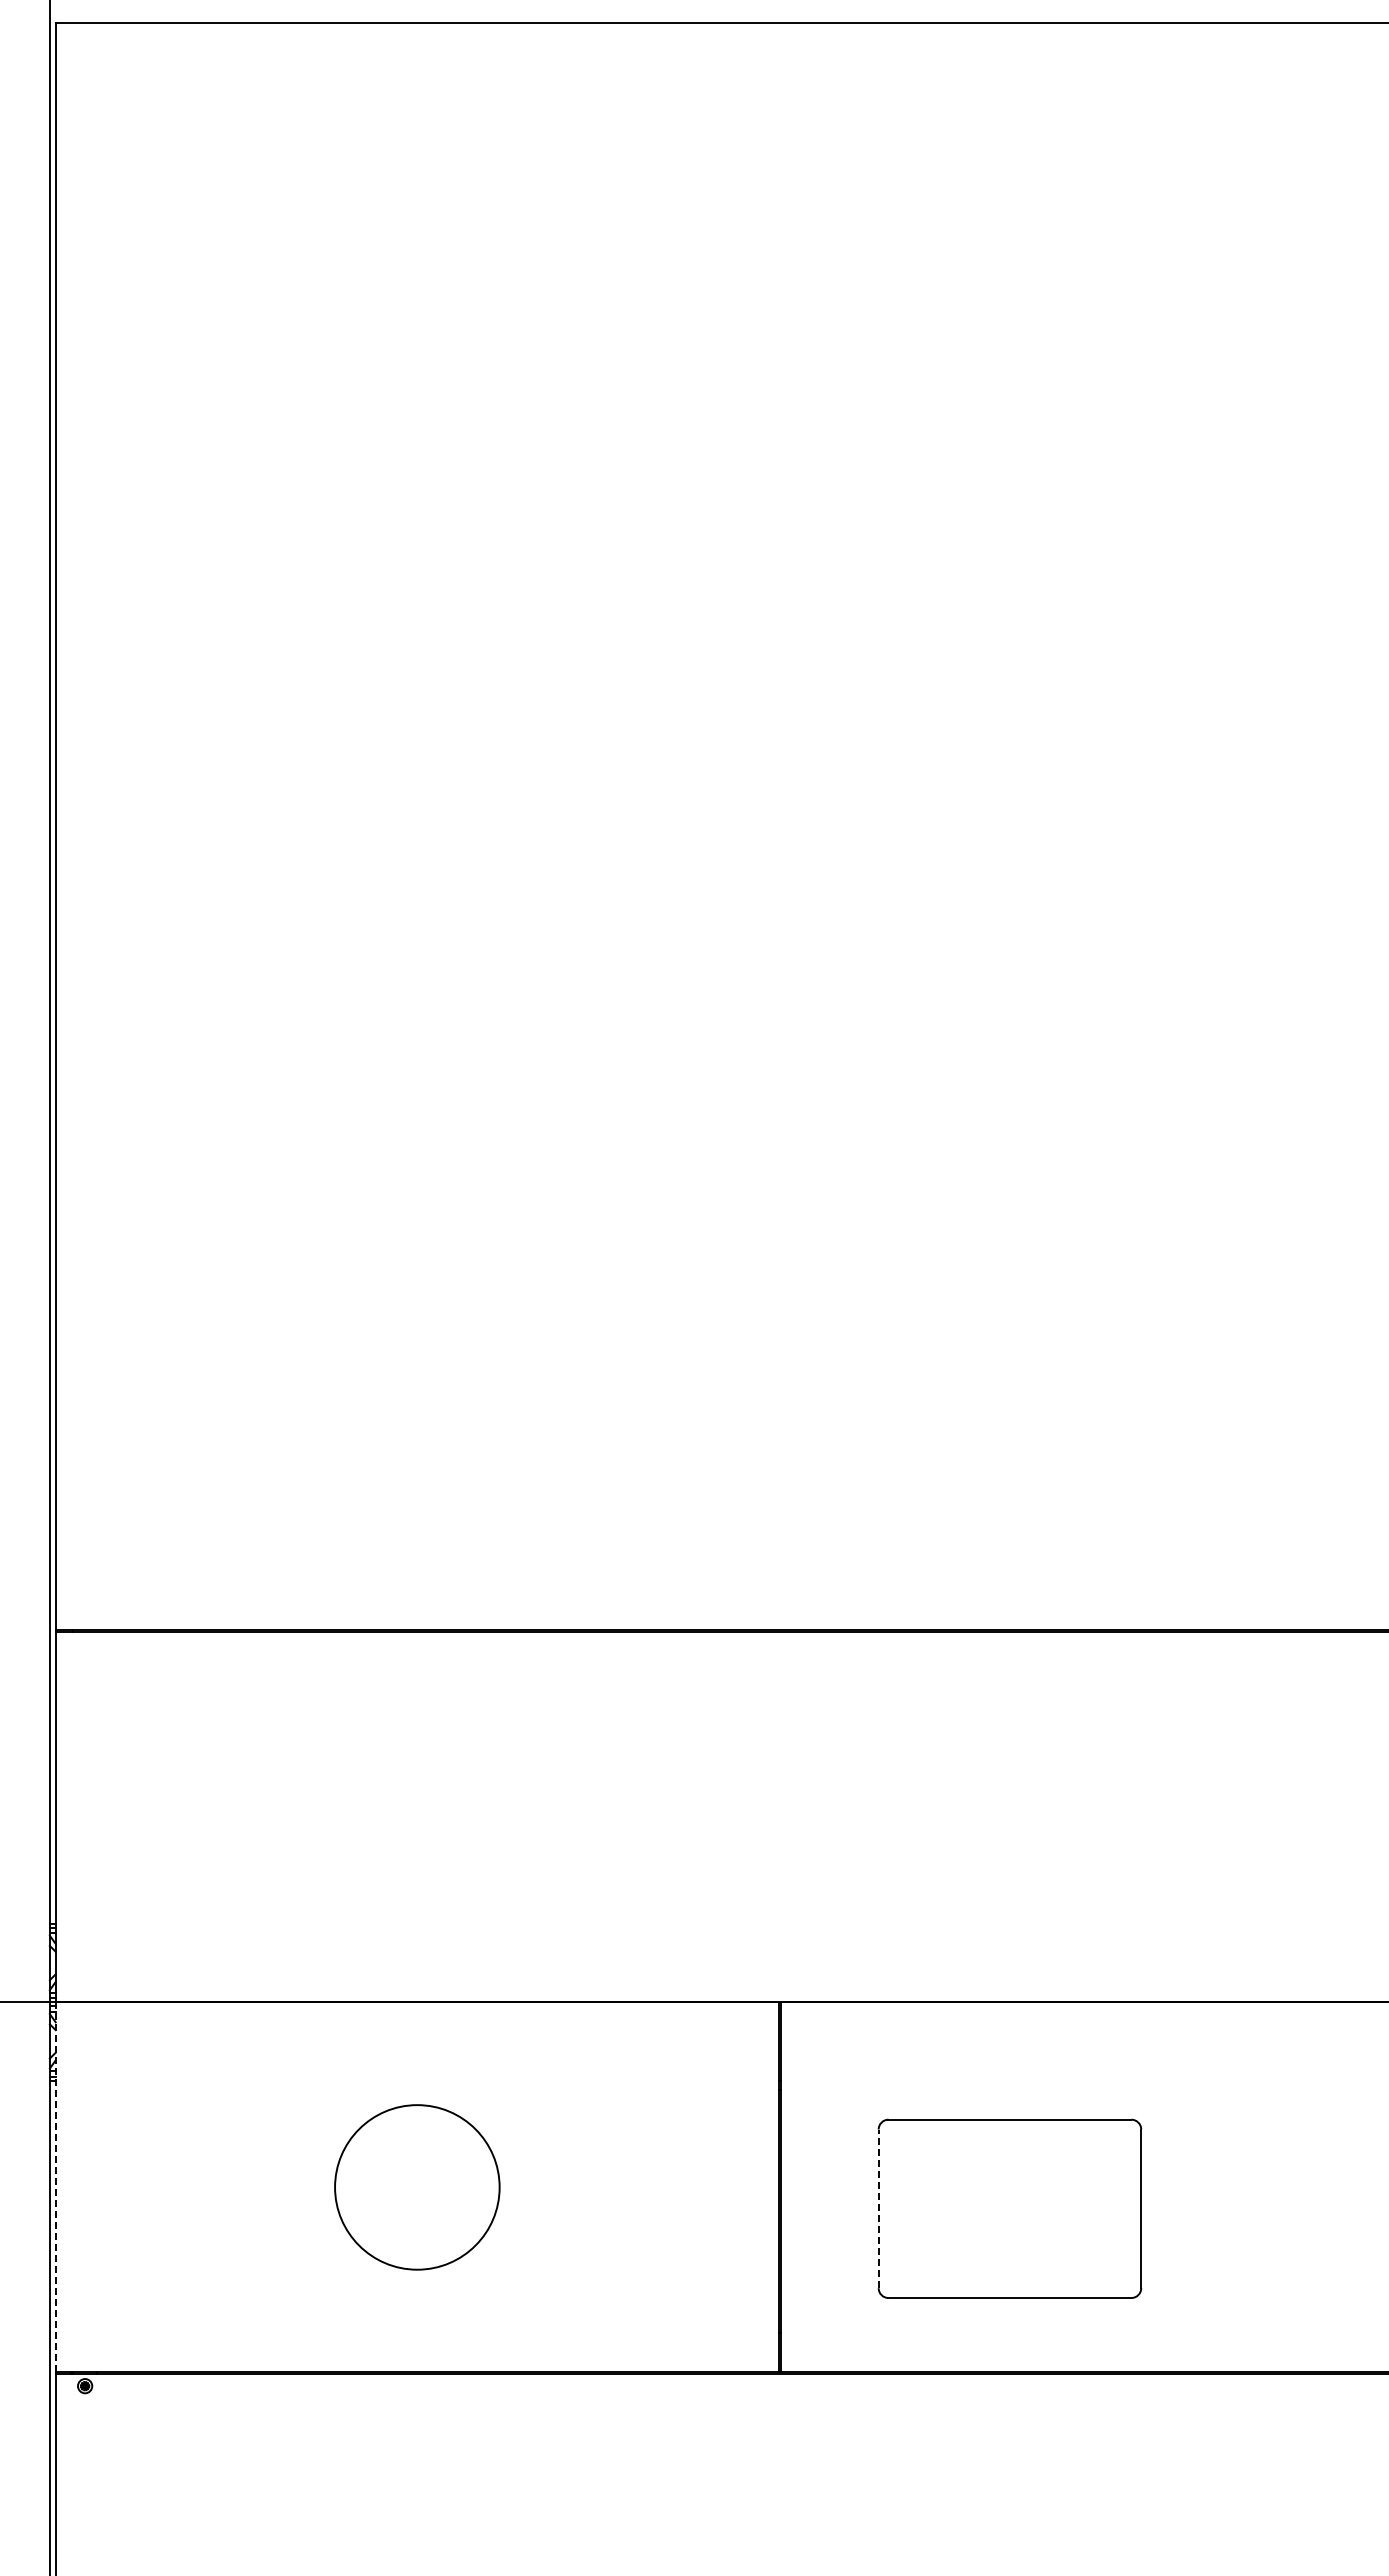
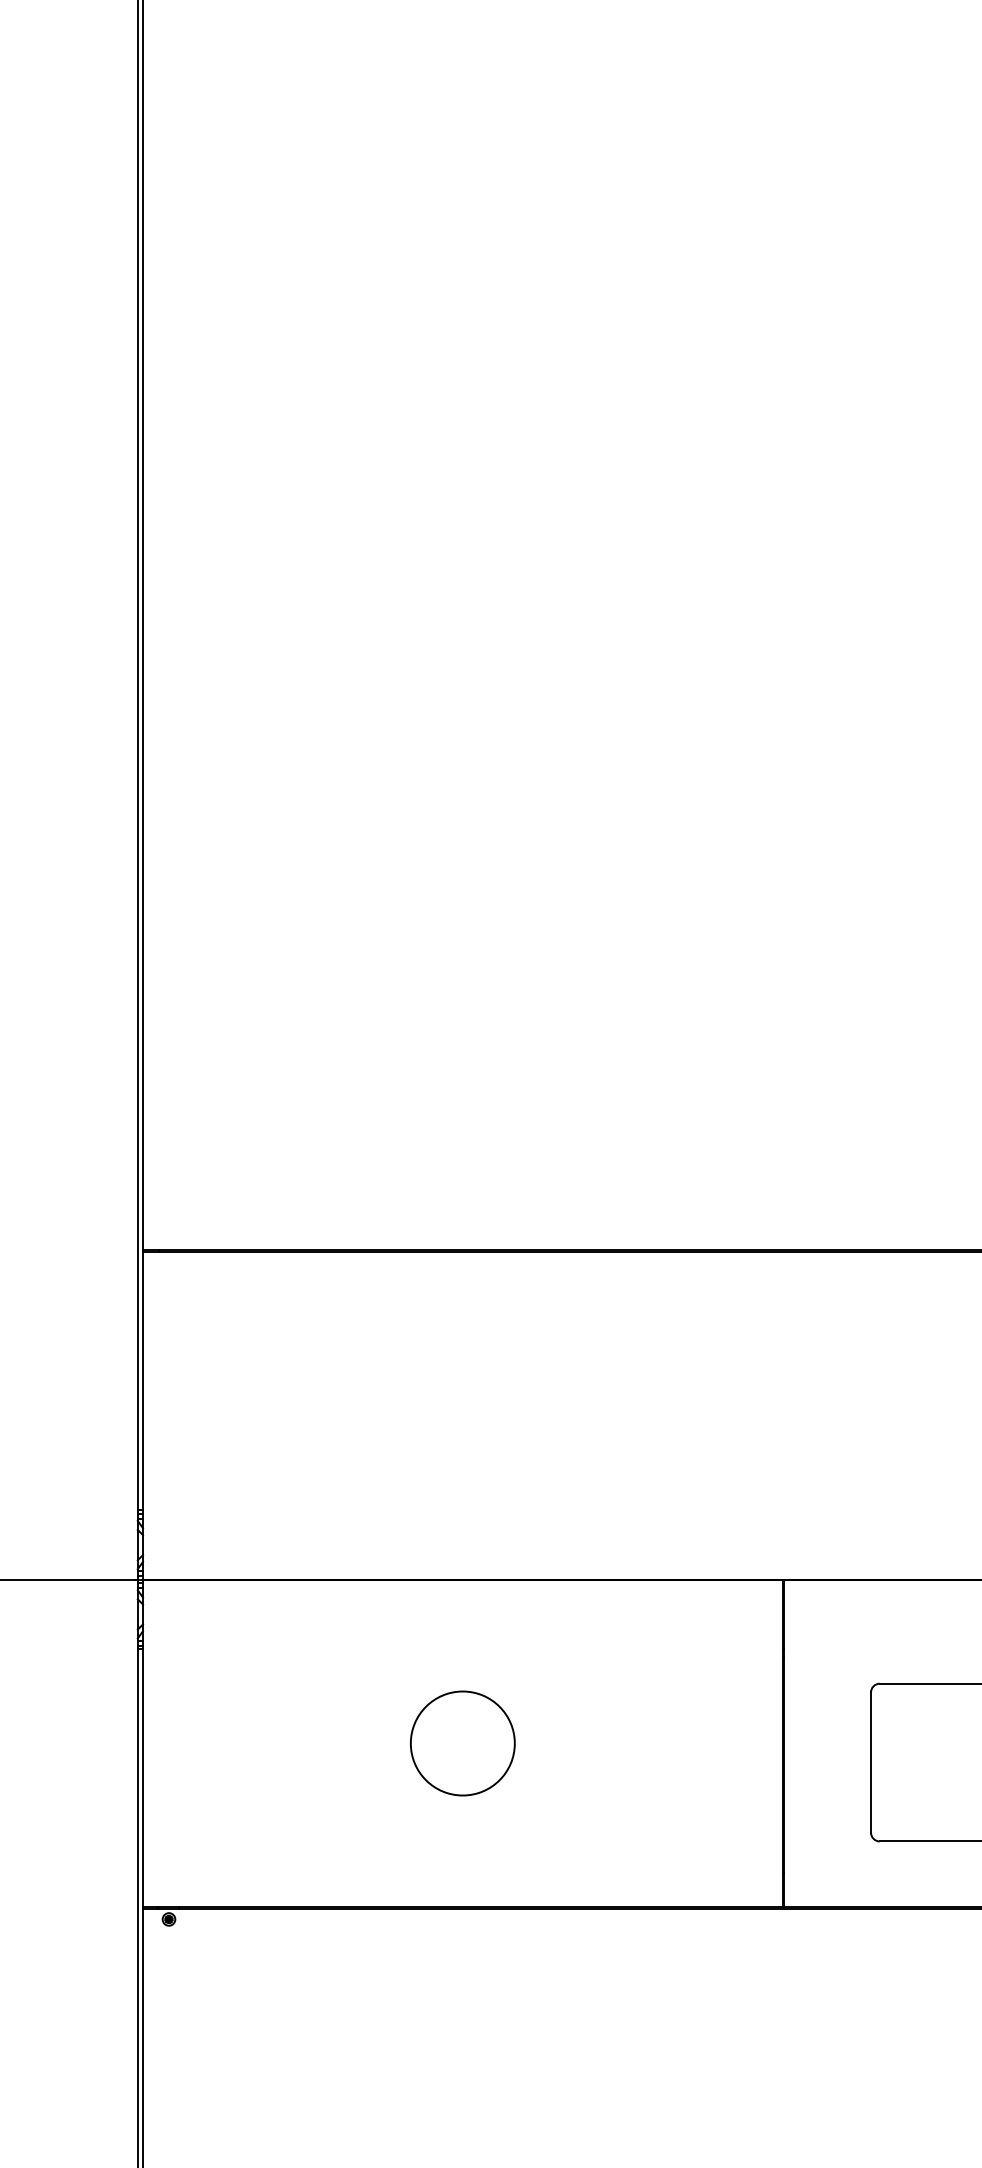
circle: (416, 2186) -> (462, 1742), size x0.71
line: (55, 2187) -> (142, 1743), dashed -> solid
line: (878, 2208) -> (870, 1762), dashed -> solid

